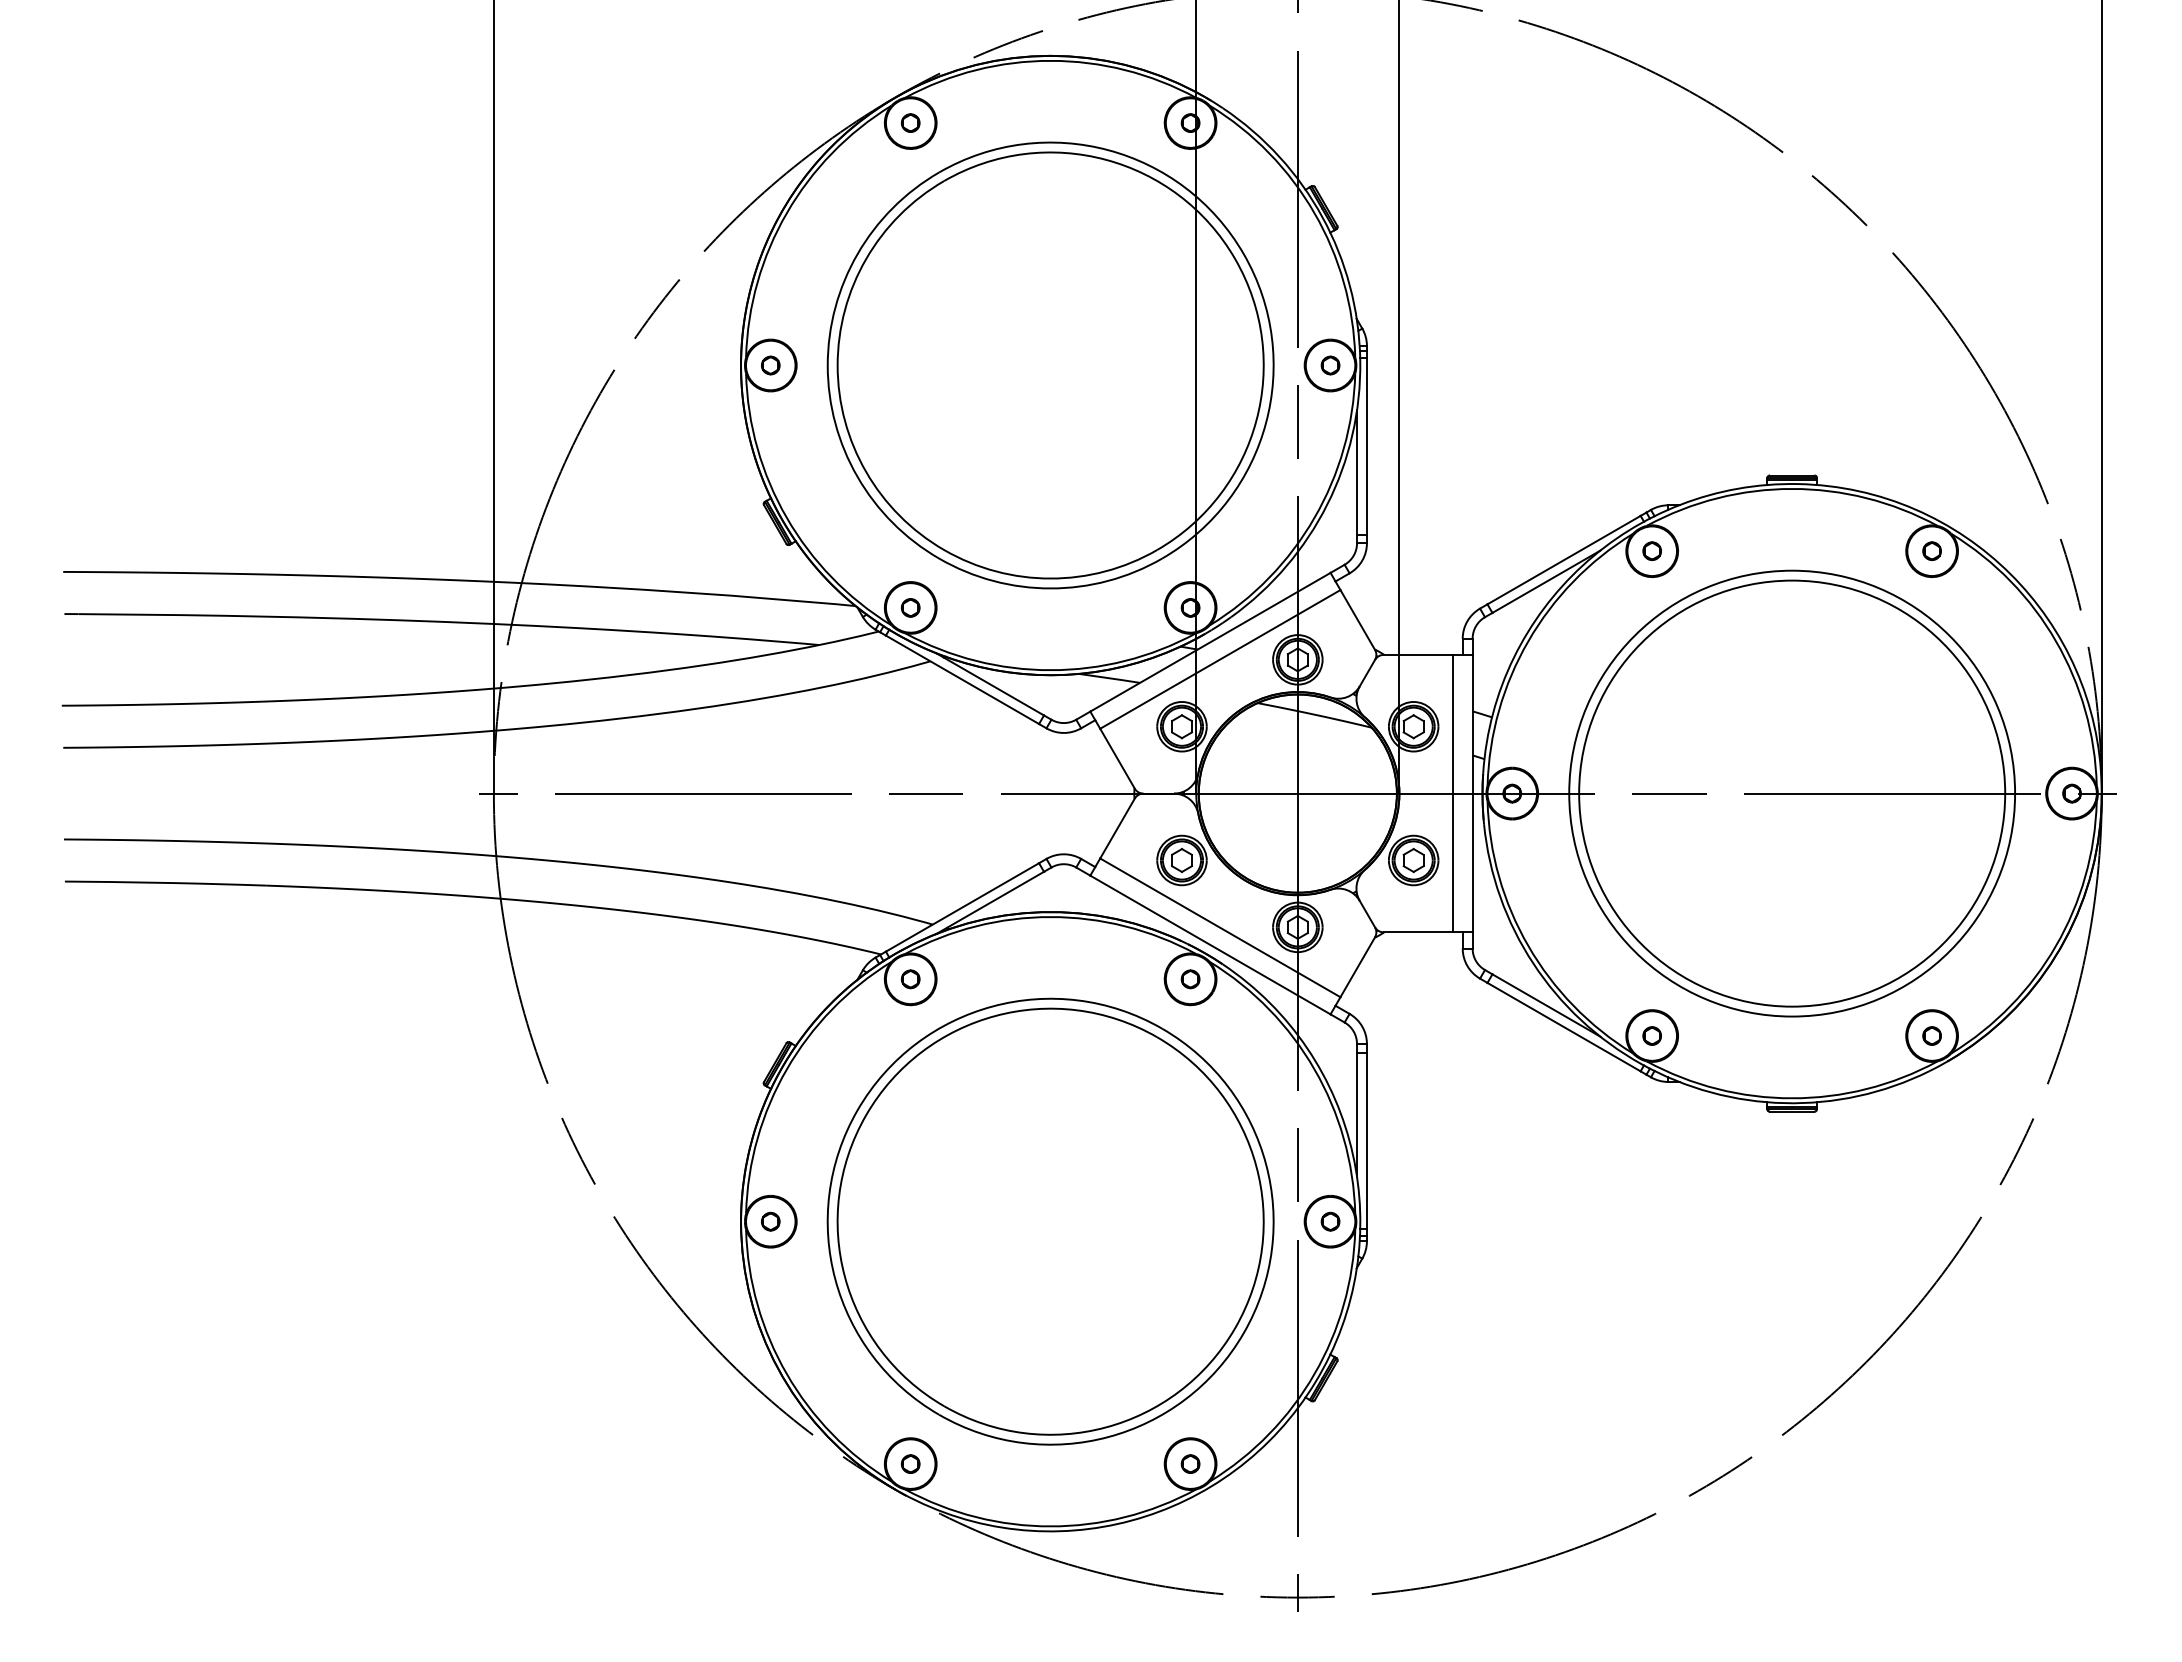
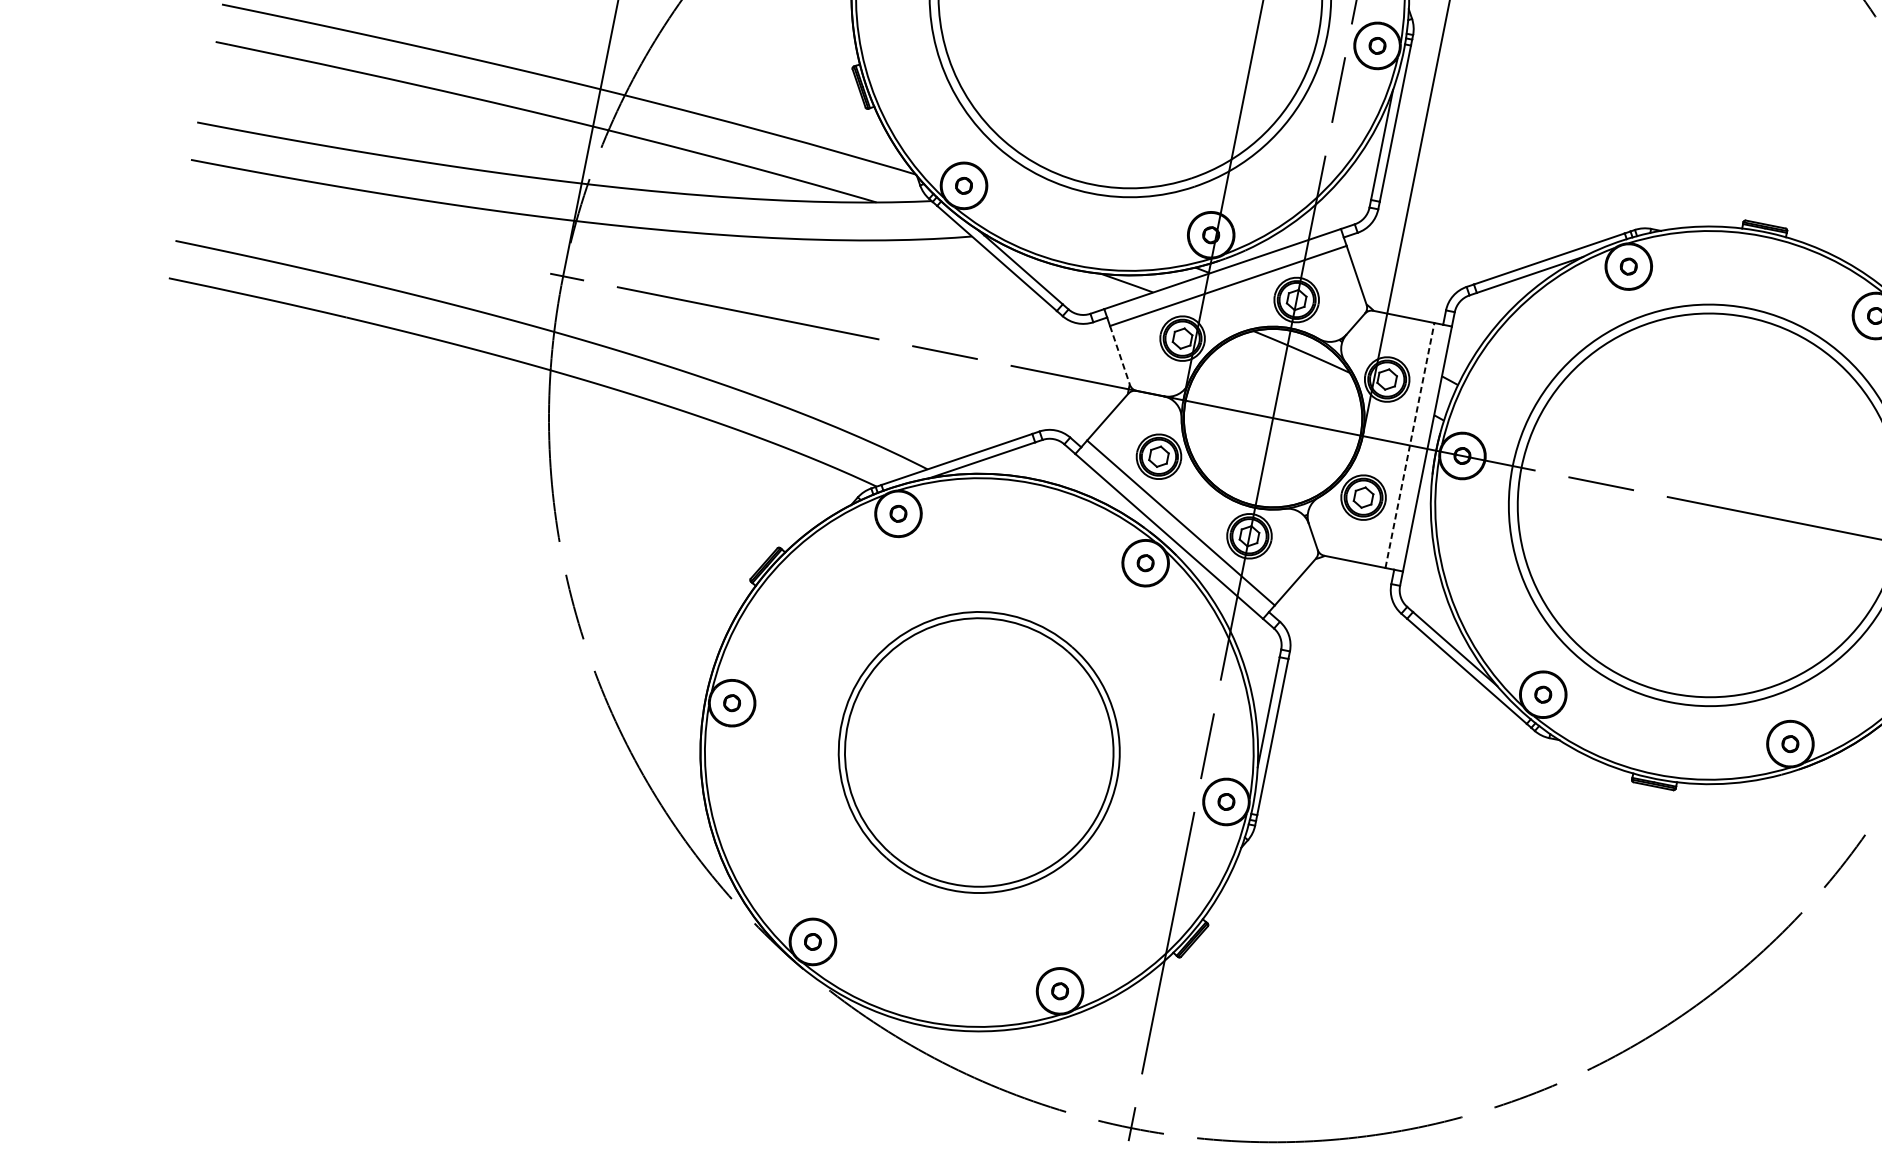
line: (1117, 758) -> (1120, 355), solid -> dashed
line: (1452, 793) -> (1409, 445), solid -> dashed
part: (1050, 1221) -> (979, 752), size x0.7

